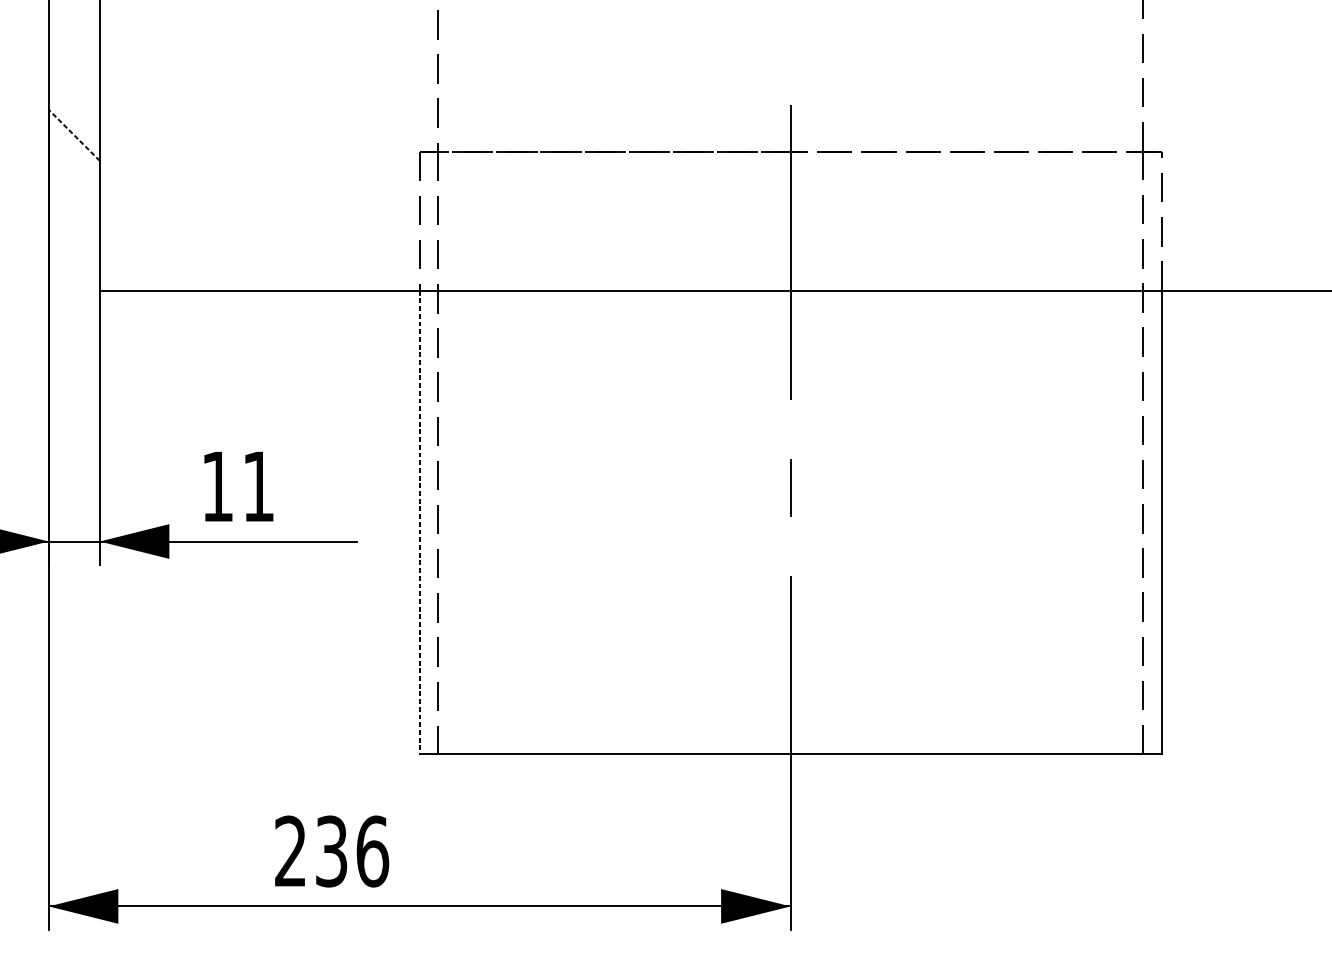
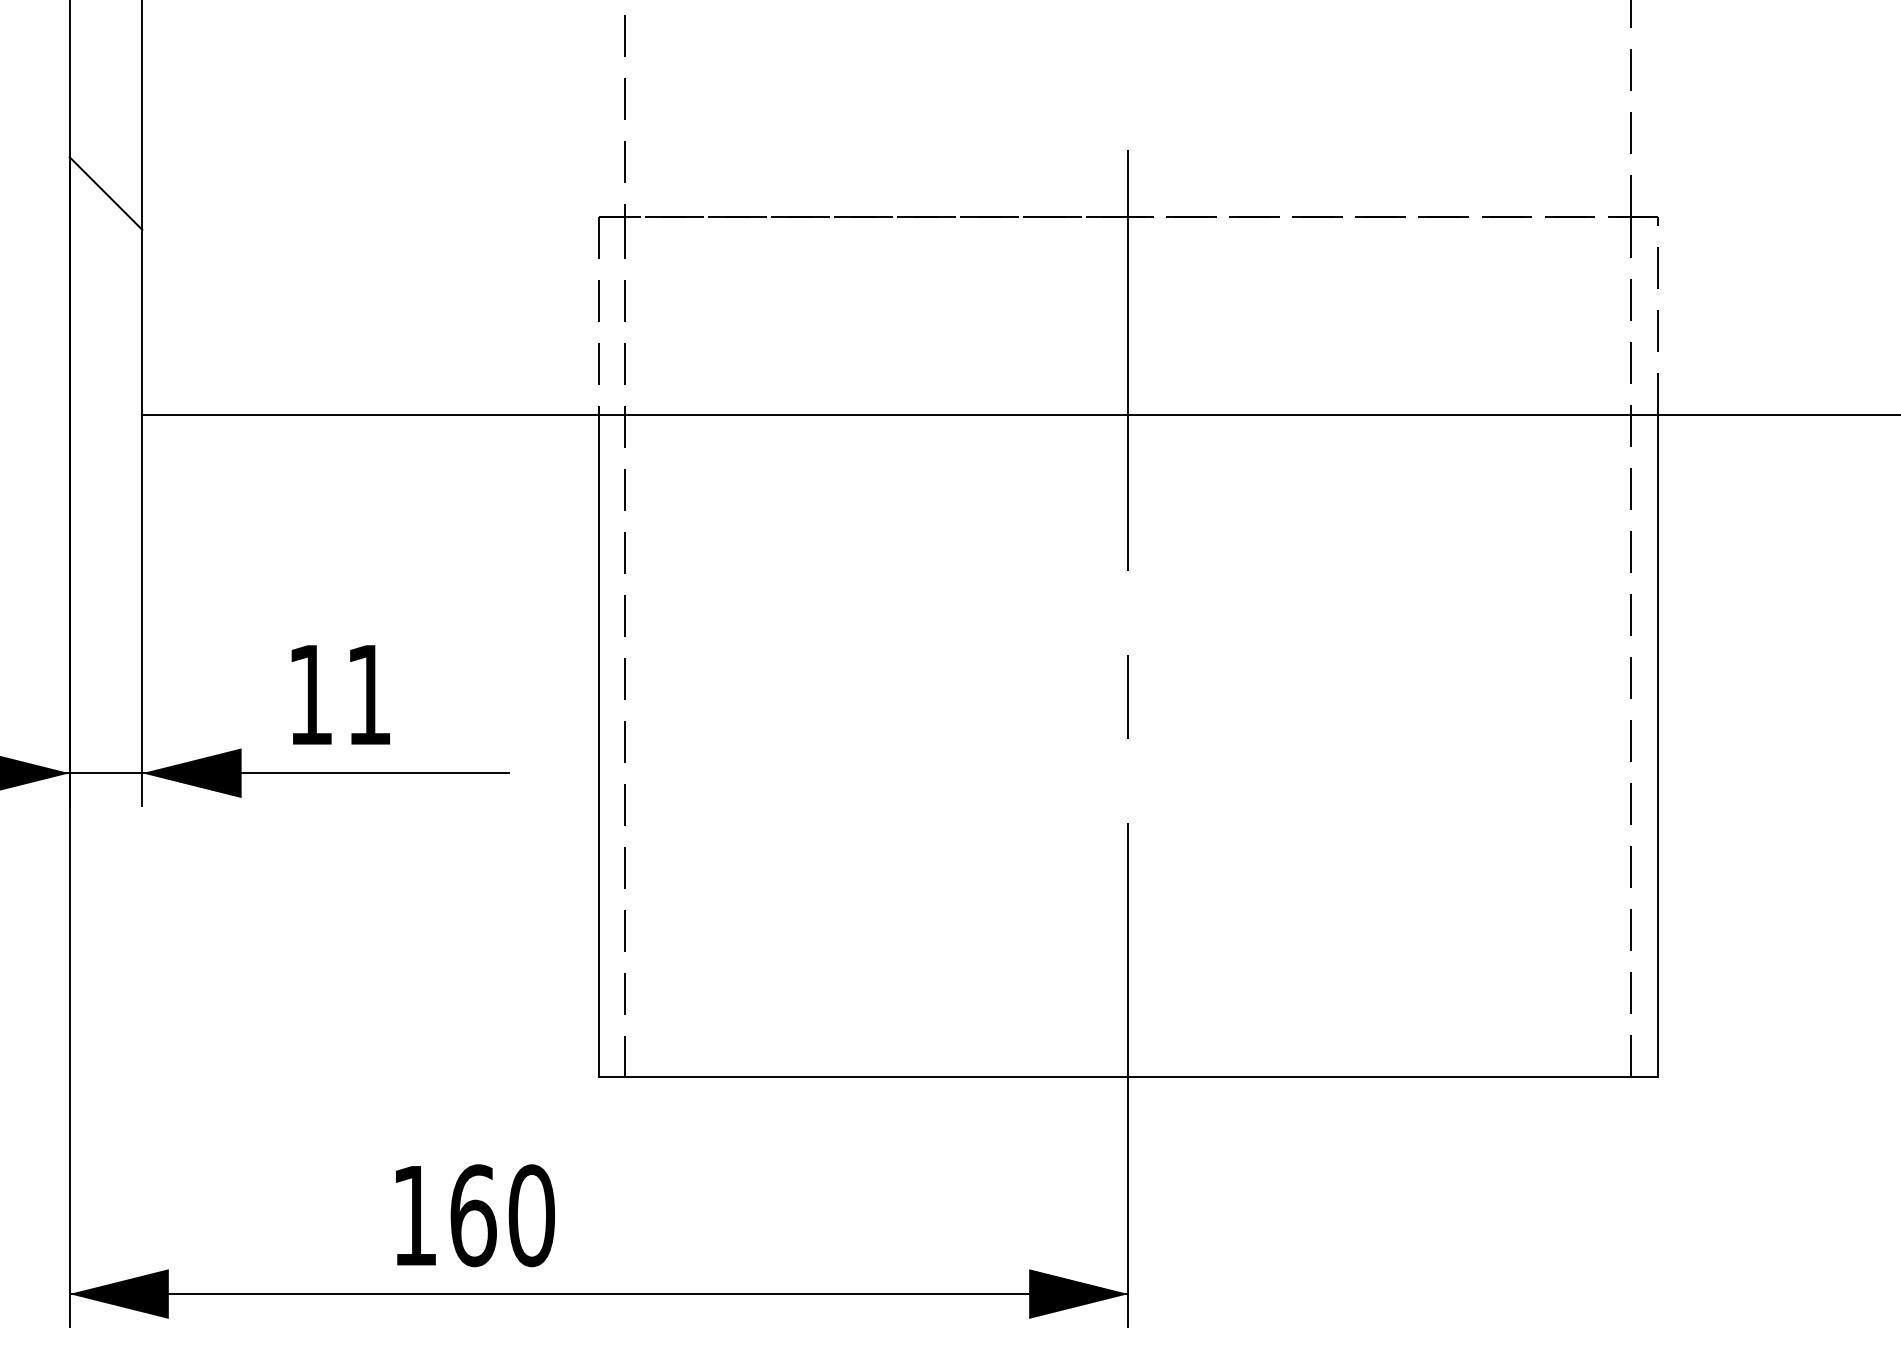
line: (73, 135) -> (105, 193), dashed -> solid
line: (419, 522) -> (598, 746), dashed -> solid
text: (331, 851) -> (473, 1215), 236 -> 160

